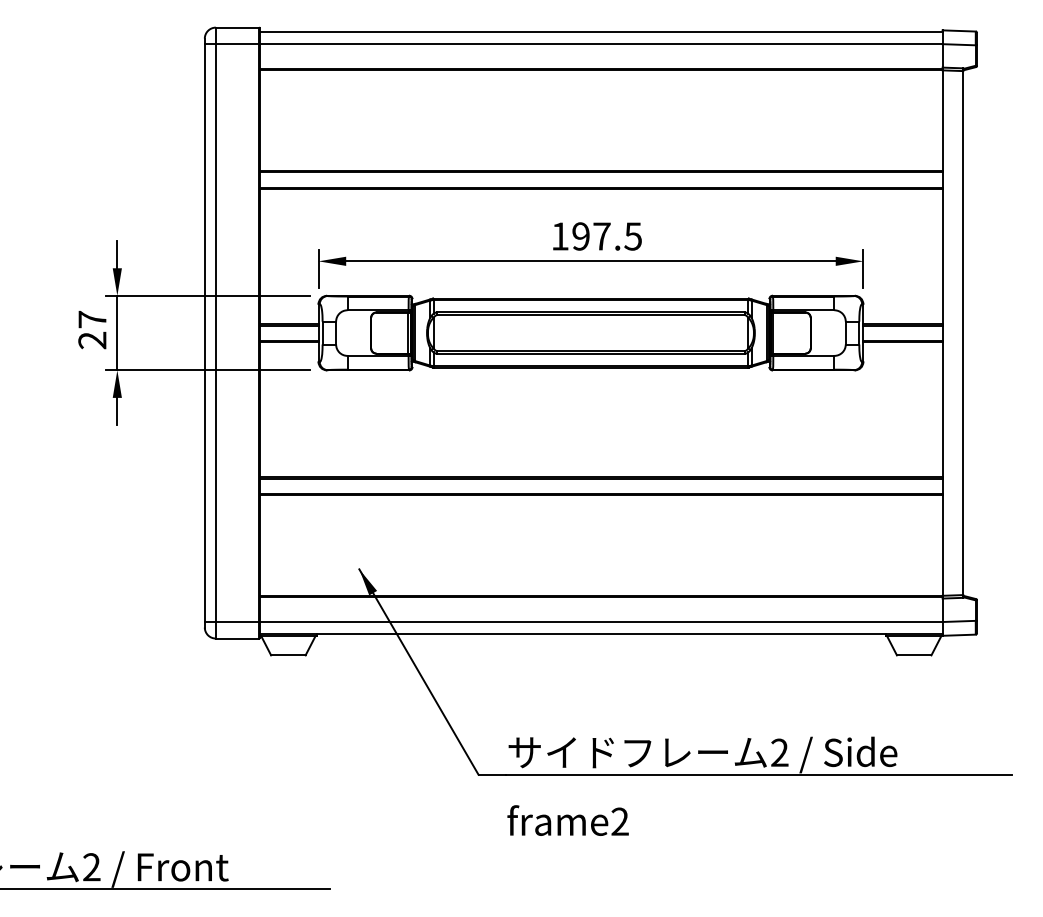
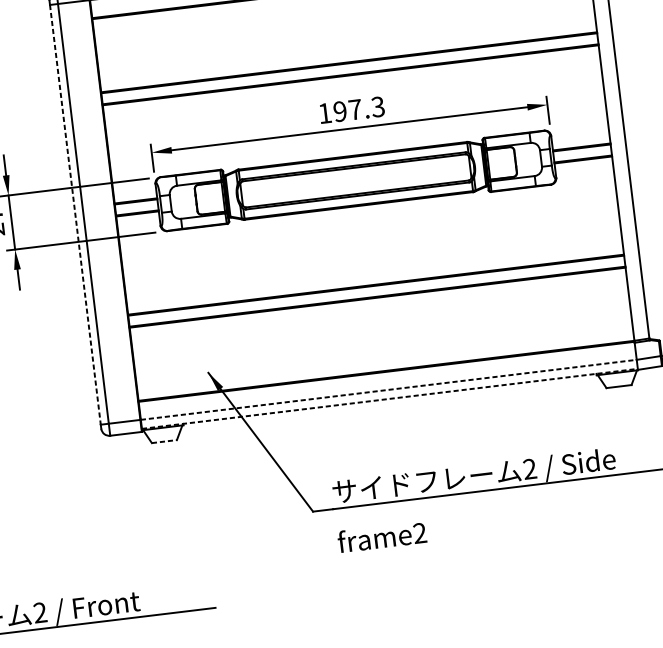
text: (632, 236) -> (377, 107), 197.5 -> 197.3
line: (204, 333) -> (75, 215), solid -> dashed
line: (601, 622) -> (388, 390), solid -> dashed
line: (601, 634) -> (390, 398), solid -> dashed
line: (288, 655) -> (164, 441), solid -> dashed

